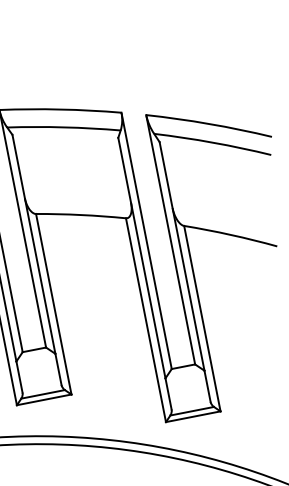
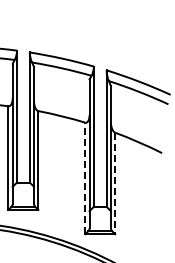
line: (202, 318) -> (115, 183), solid -> dashed
line: (146, 320) -> (85, 178), solid -> dashed

